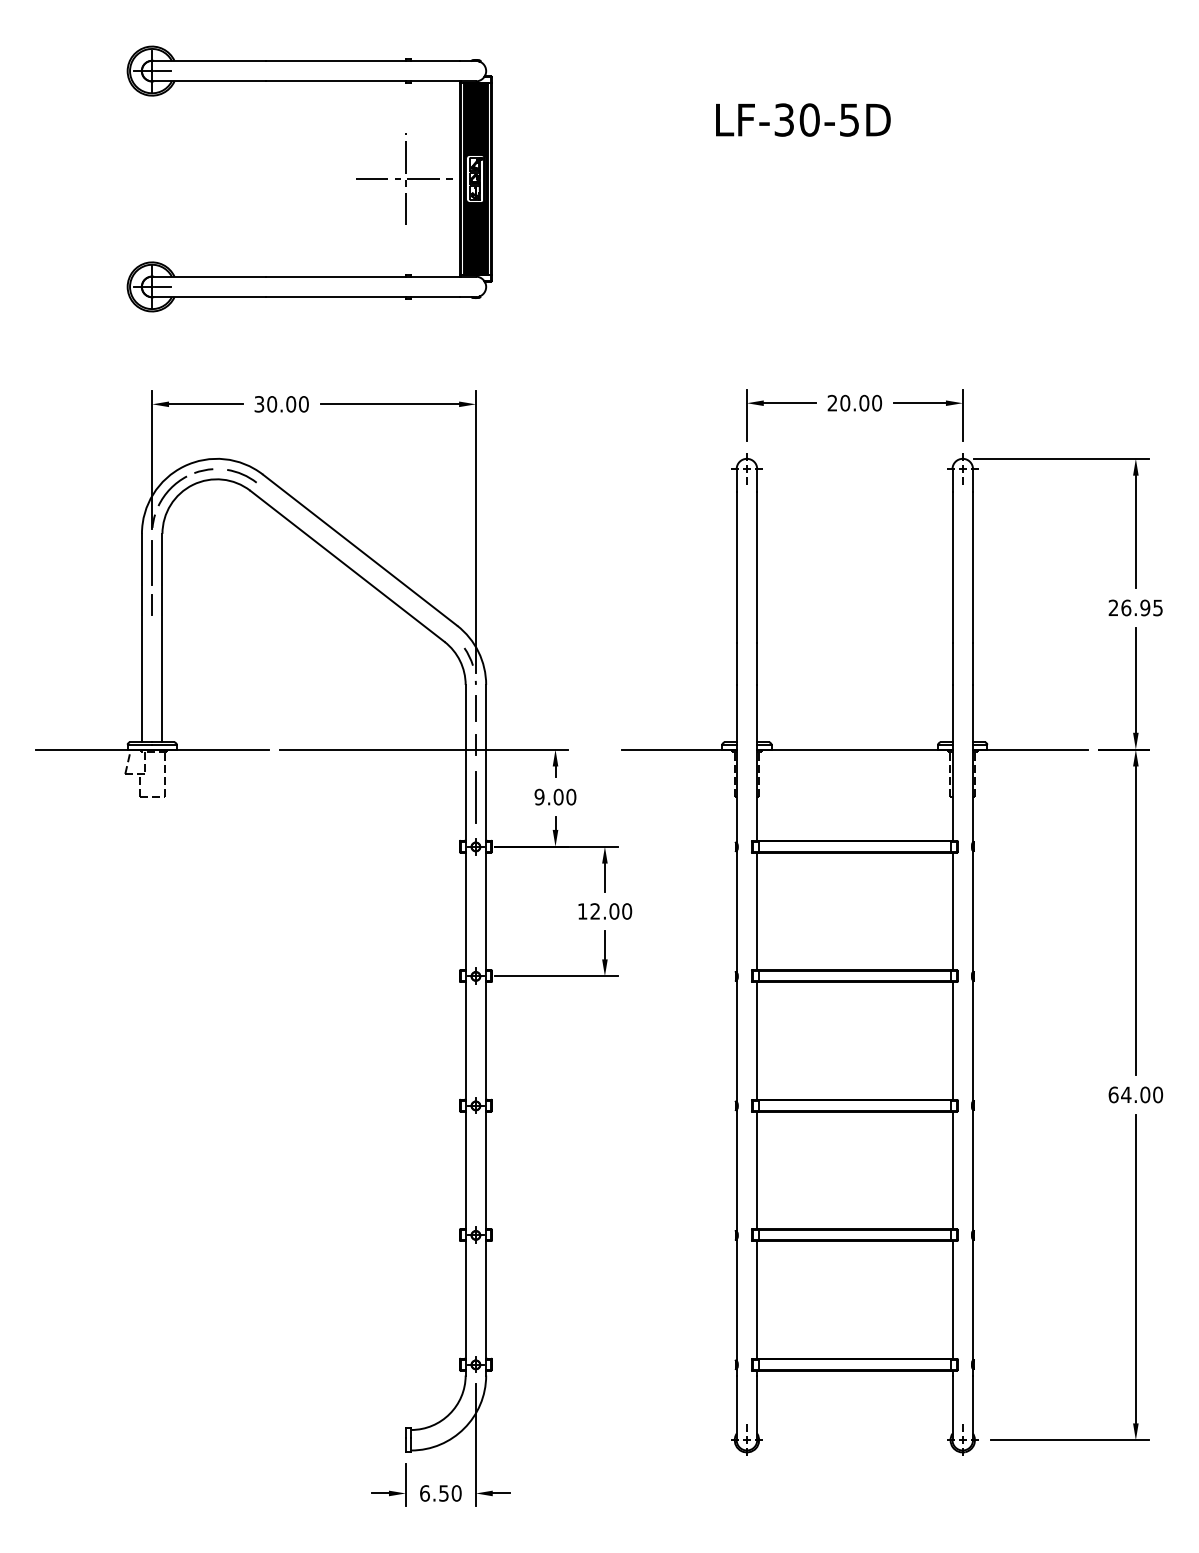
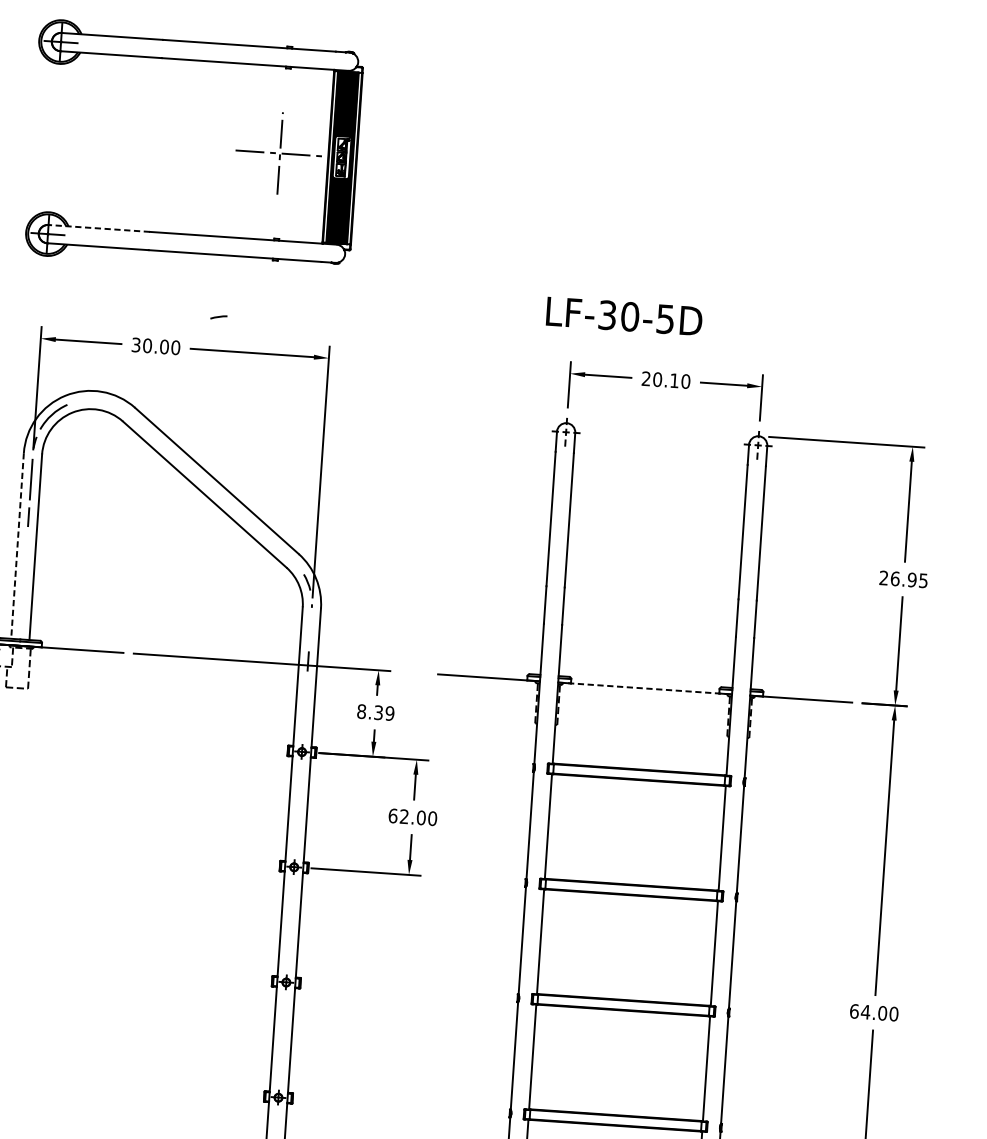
text: (803, 119) -> (624, 315), moved
line: (209, 276) -> (99, 228), solid -> dashed
text: (864, 402) -> (674, 380), 20.00 -> 20.10
line: (203, 470) -> (218, 316), moved
arc: (242, 475) -> (116, 407), removed
line: (141, 638) -> (17, 546), solid -> dashed
line: (475, 707) -> (310, 627), removed
line: (854, 749) -> (644, 688), solid -> dashed
text: (555, 796) -> (375, 712), 9.00 -> 8.39
line: (475, 797) -> (304, 708), removed
text: (582, 911) -> (392, 815), 12.00 -> 62.00

